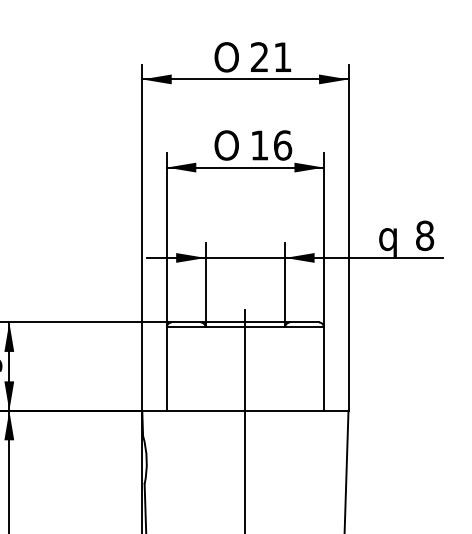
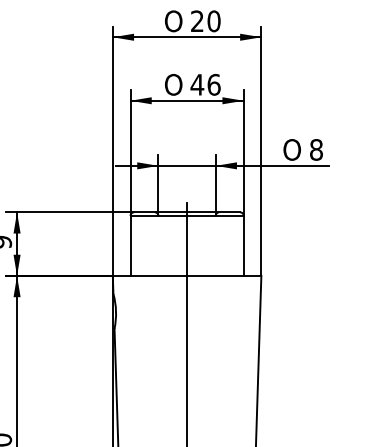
text: (282, 57) -> (213, 21), 21 -> 20
text: (259, 145) -> (197, 84), 16 -> 46
text: (390, 238) -> (291, 151), q -> O

